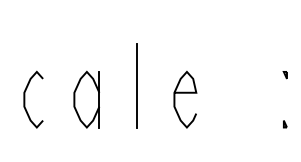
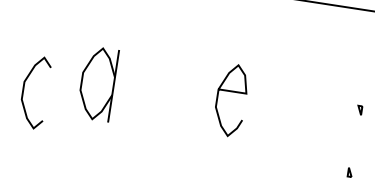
line: (136, 85) -> (168, 94), removed
curve: (185, 93) -> (232, 92), moved
part: (86, 99) -> (97, 83), moved

